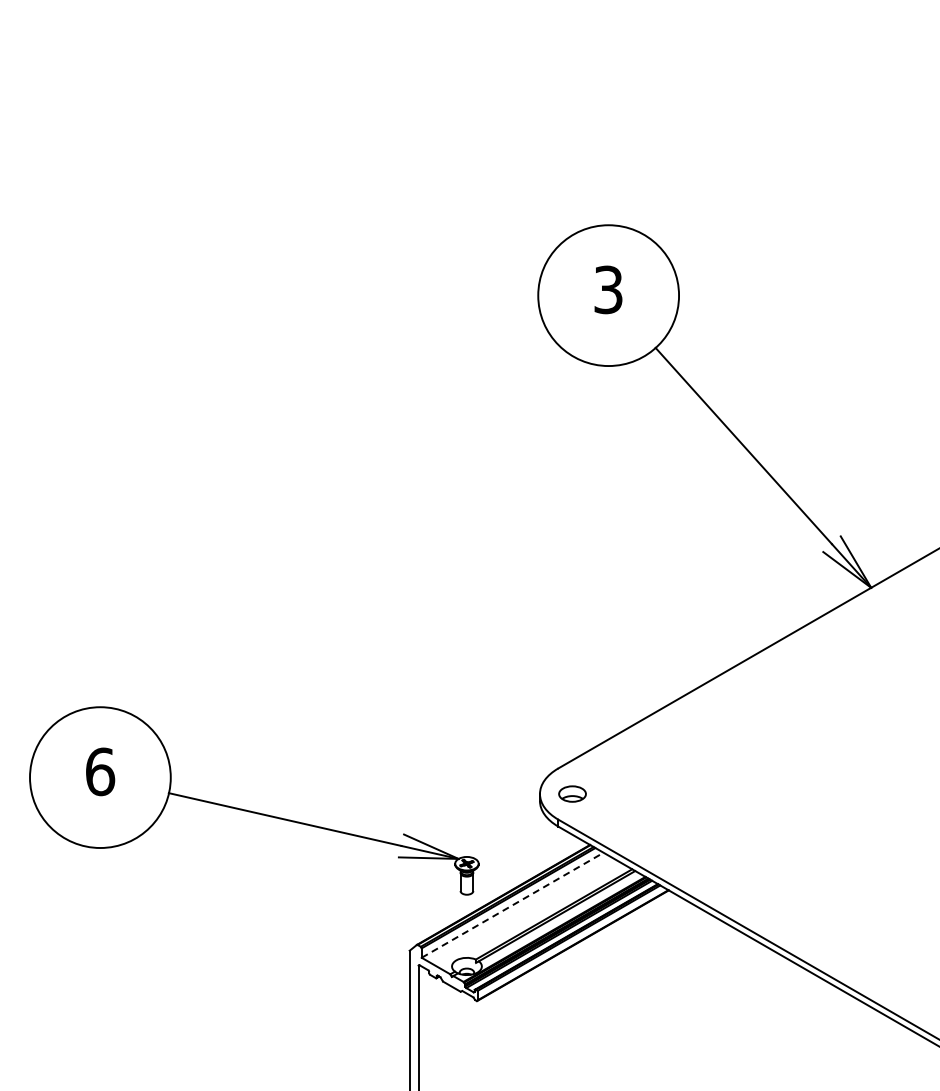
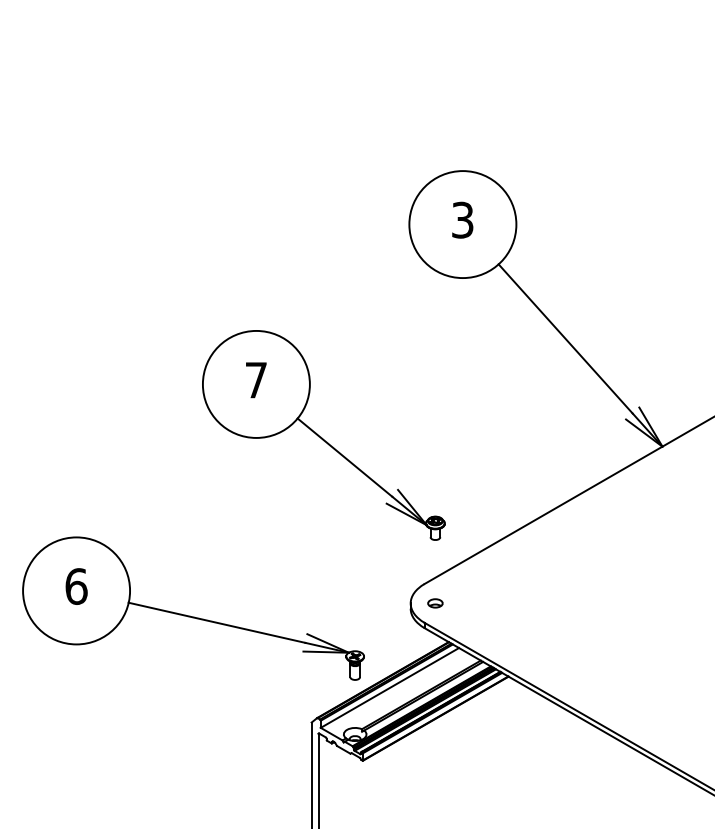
part: (425, 572) -> (323, 435), added
part: (572, 793) -> (435, 603), size x0.71
line: (513, 905) -> (390, 688), dashed -> solid

